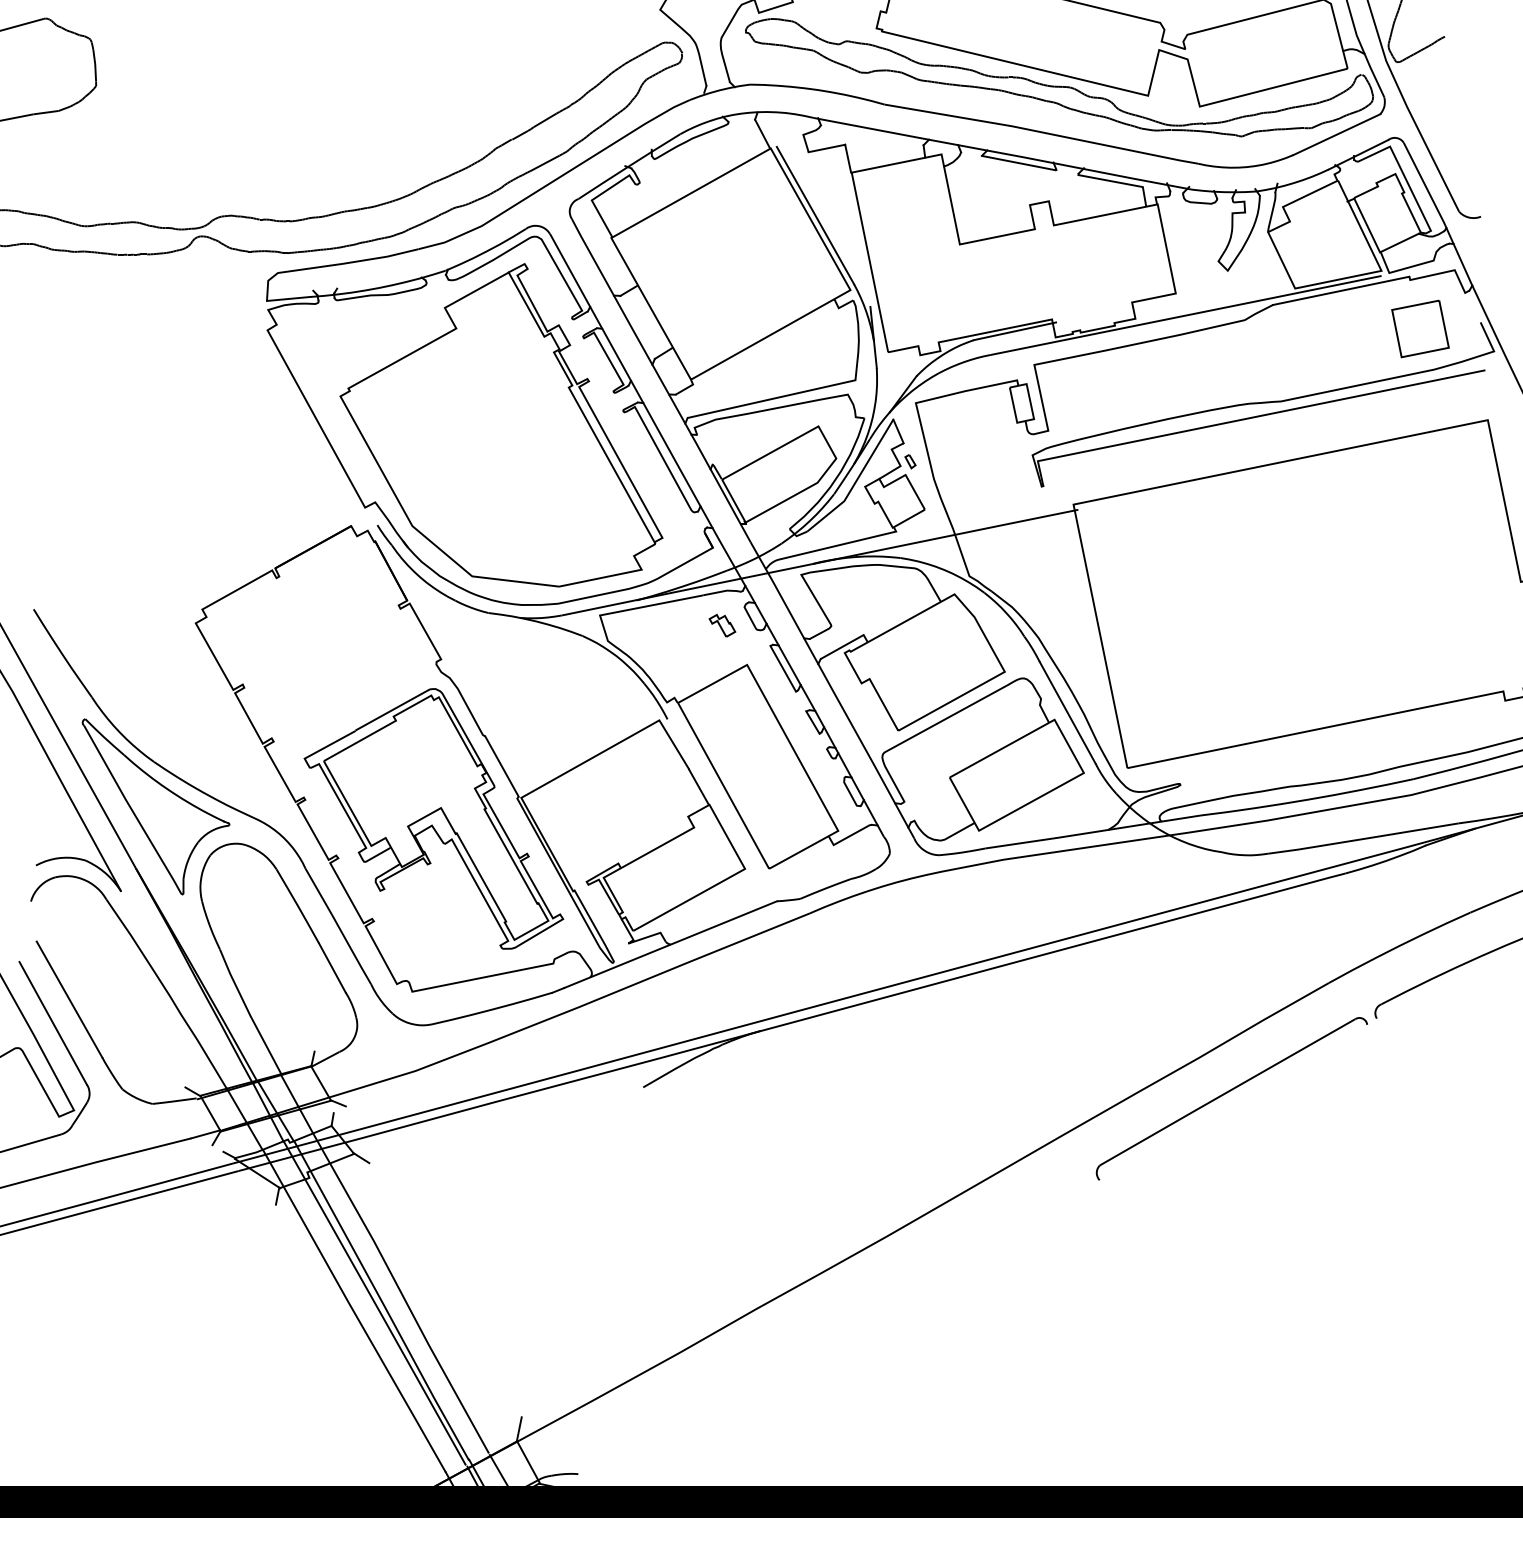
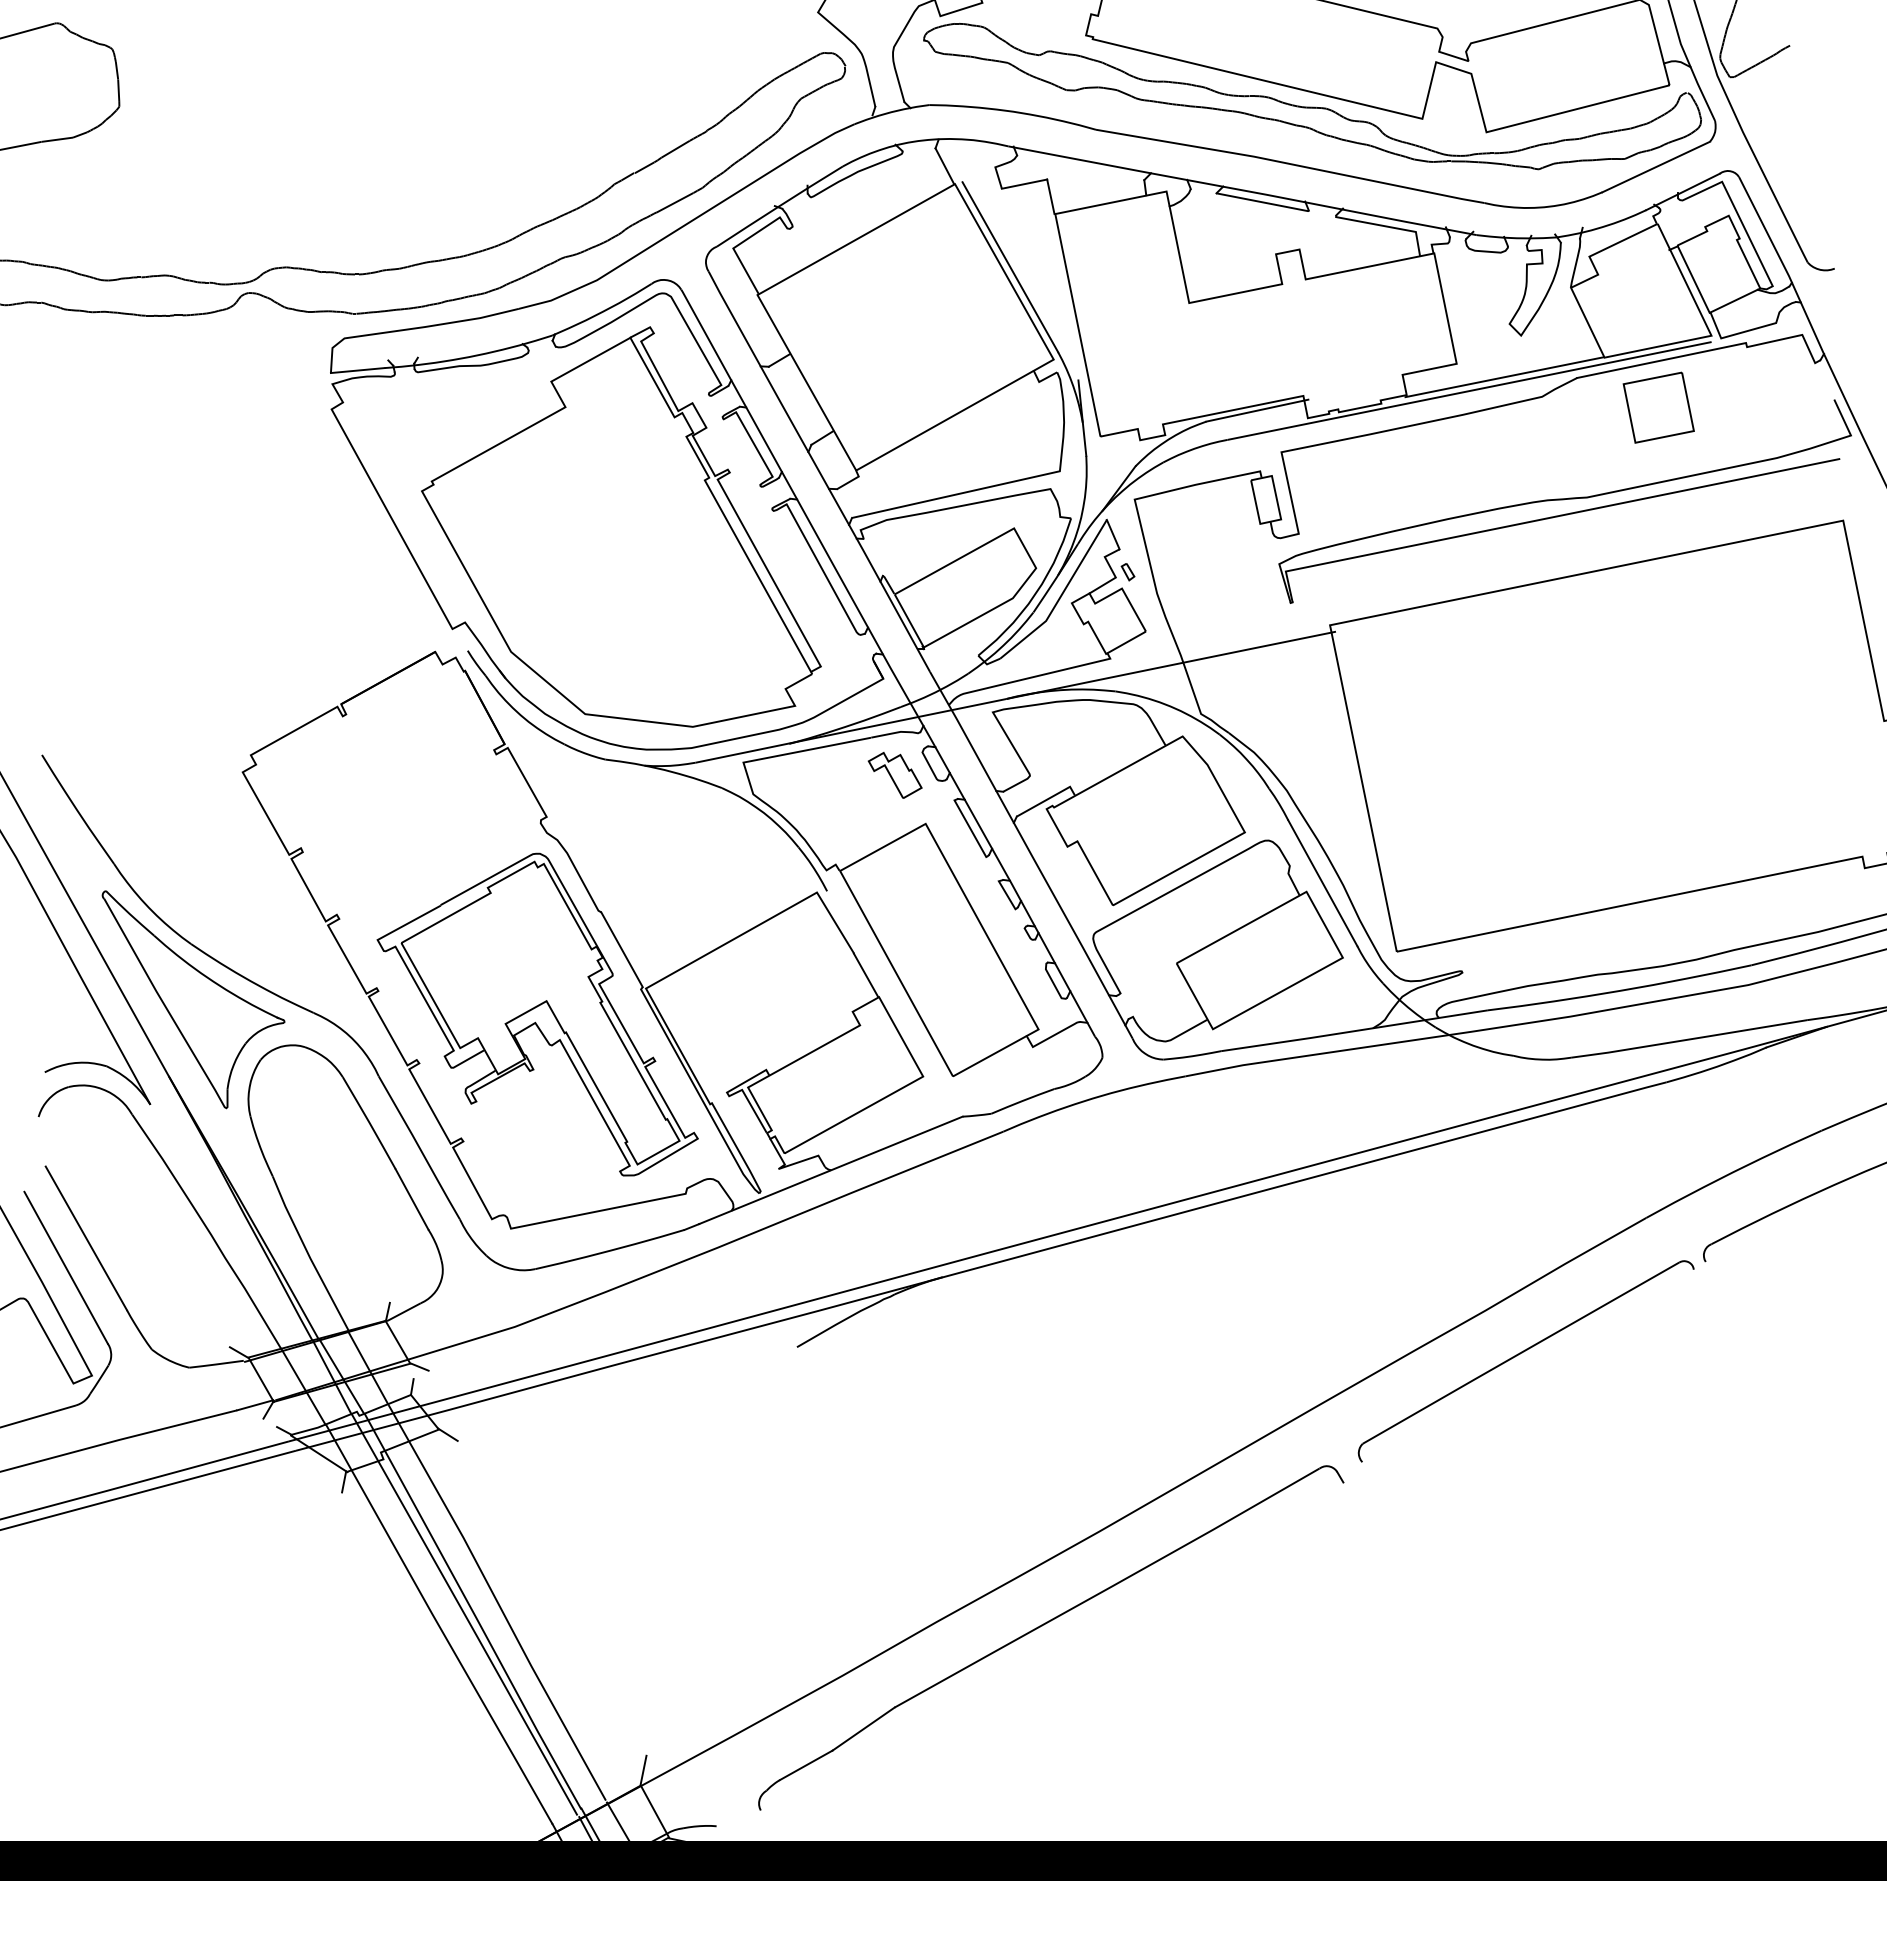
line: (1214, 304) -> (1504, 377), added
part: (1420, 328) -> (1658, 407), moved
part: (721, 625) -> (894, 775), size x1.67
part: (843, 1312) -> (1044, 1625), added

